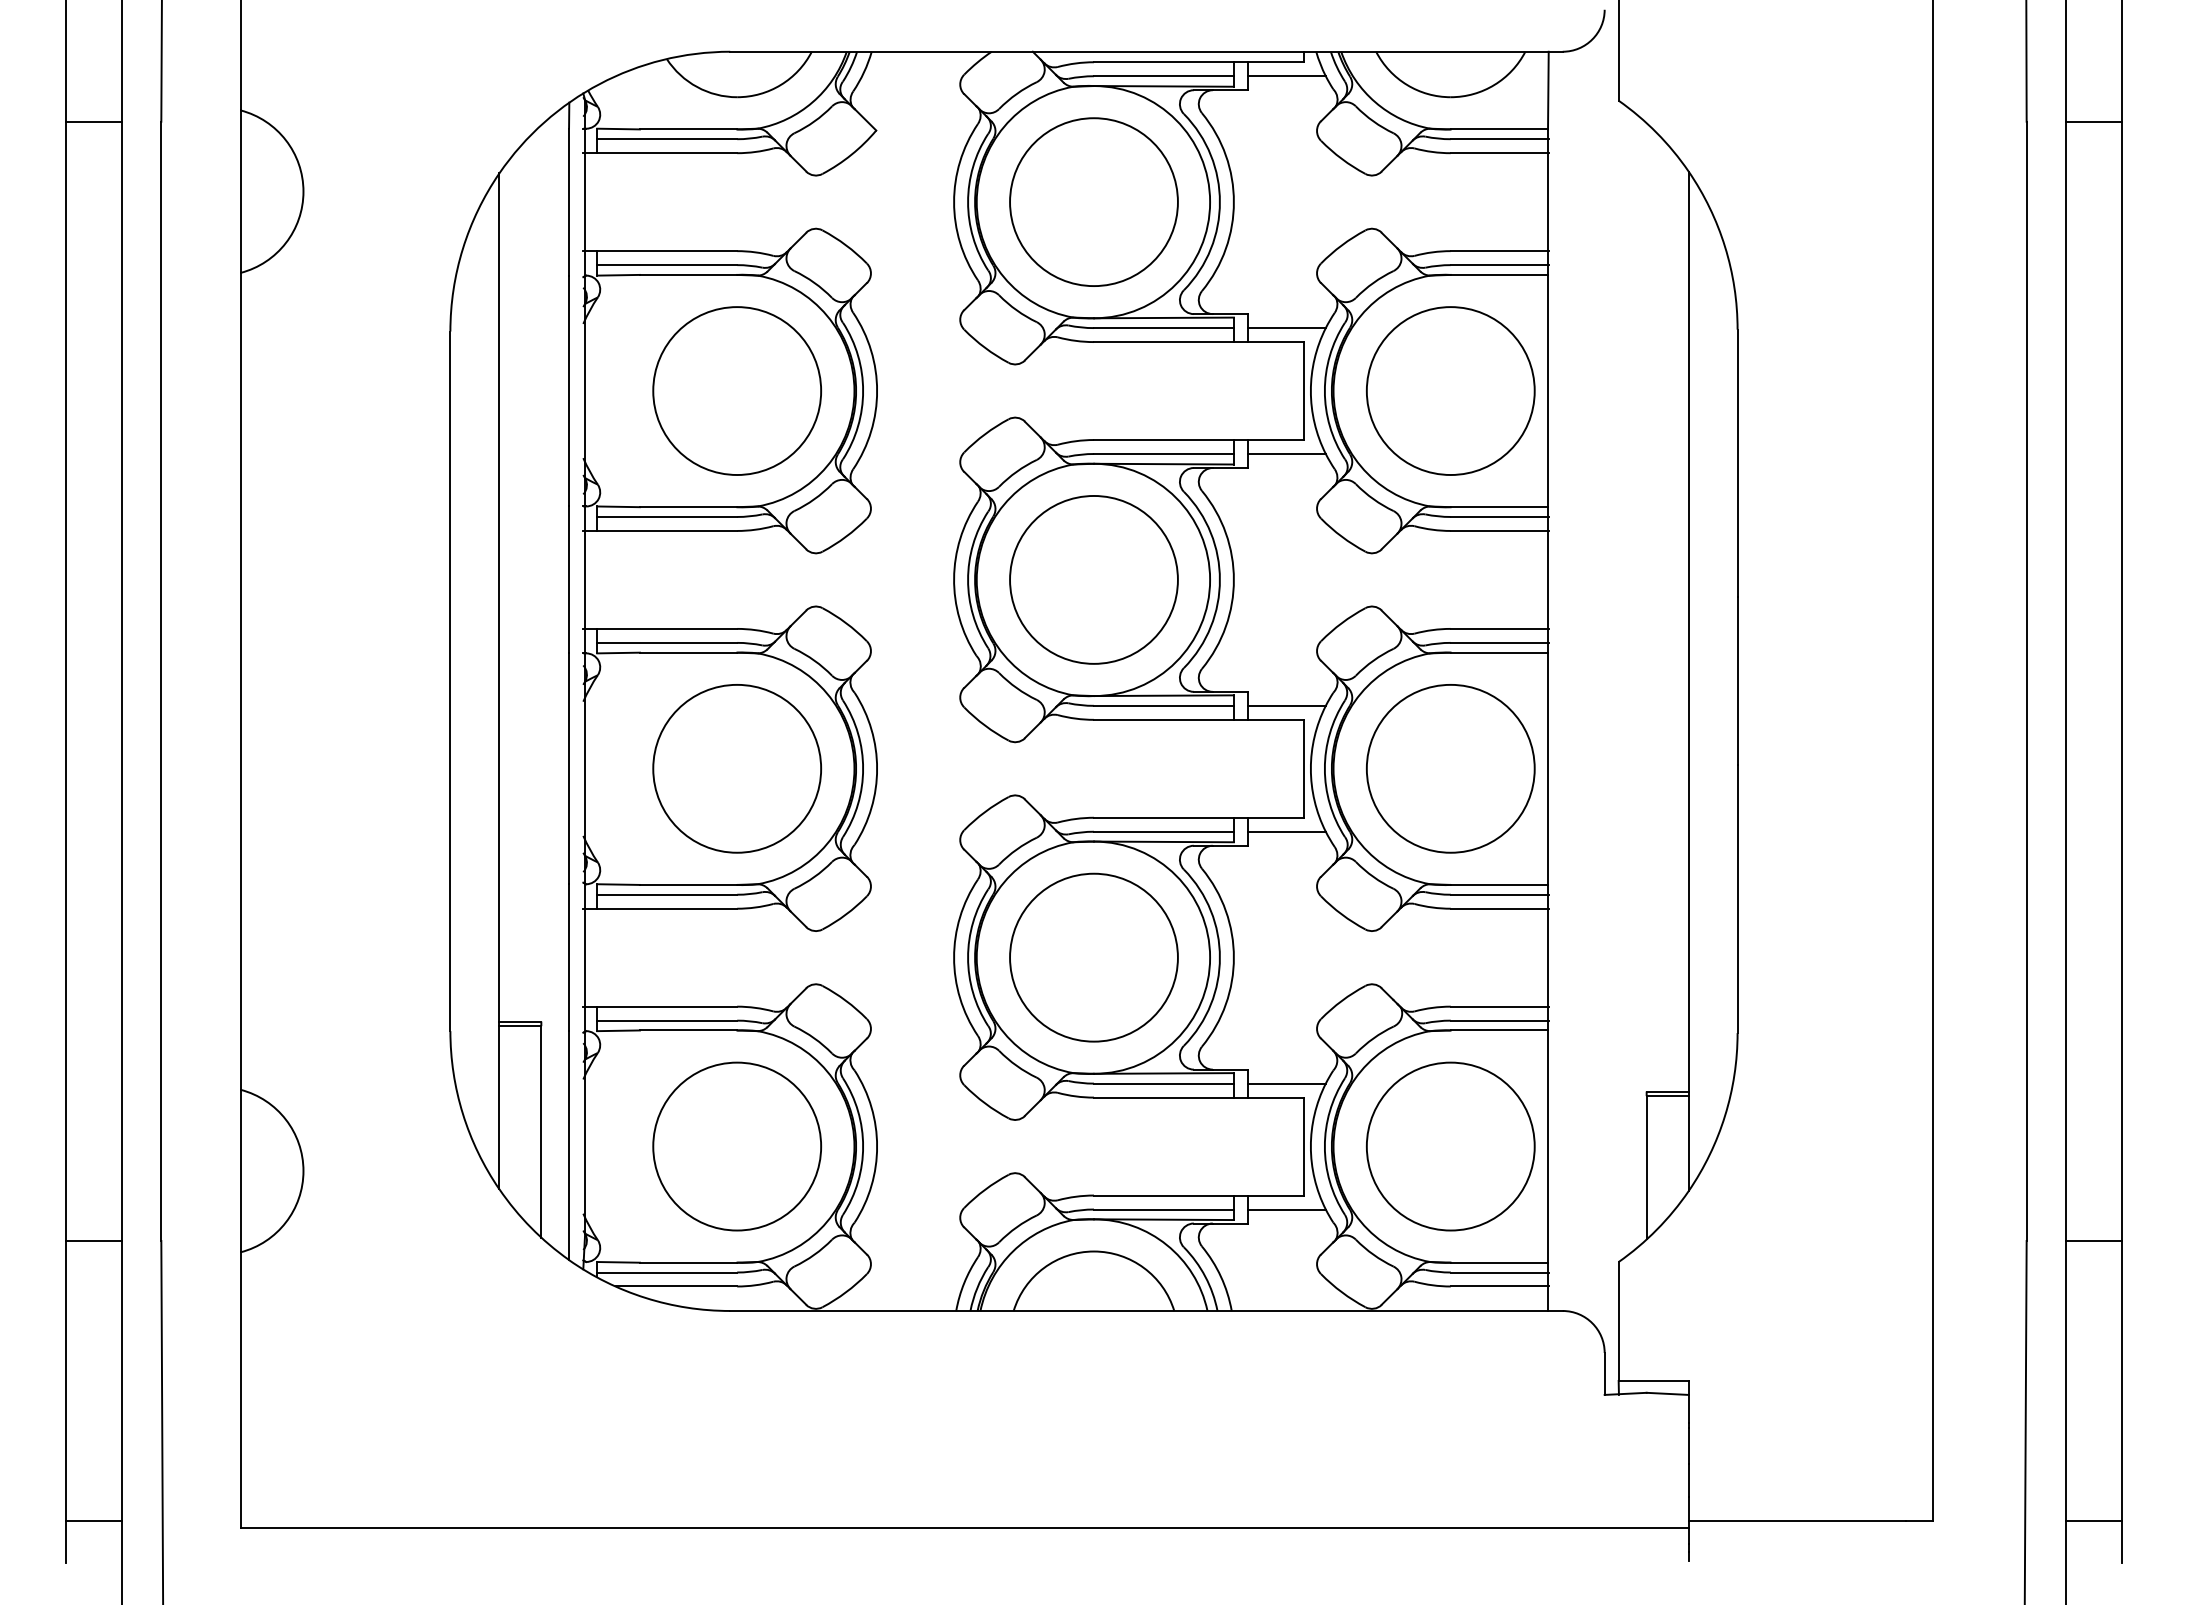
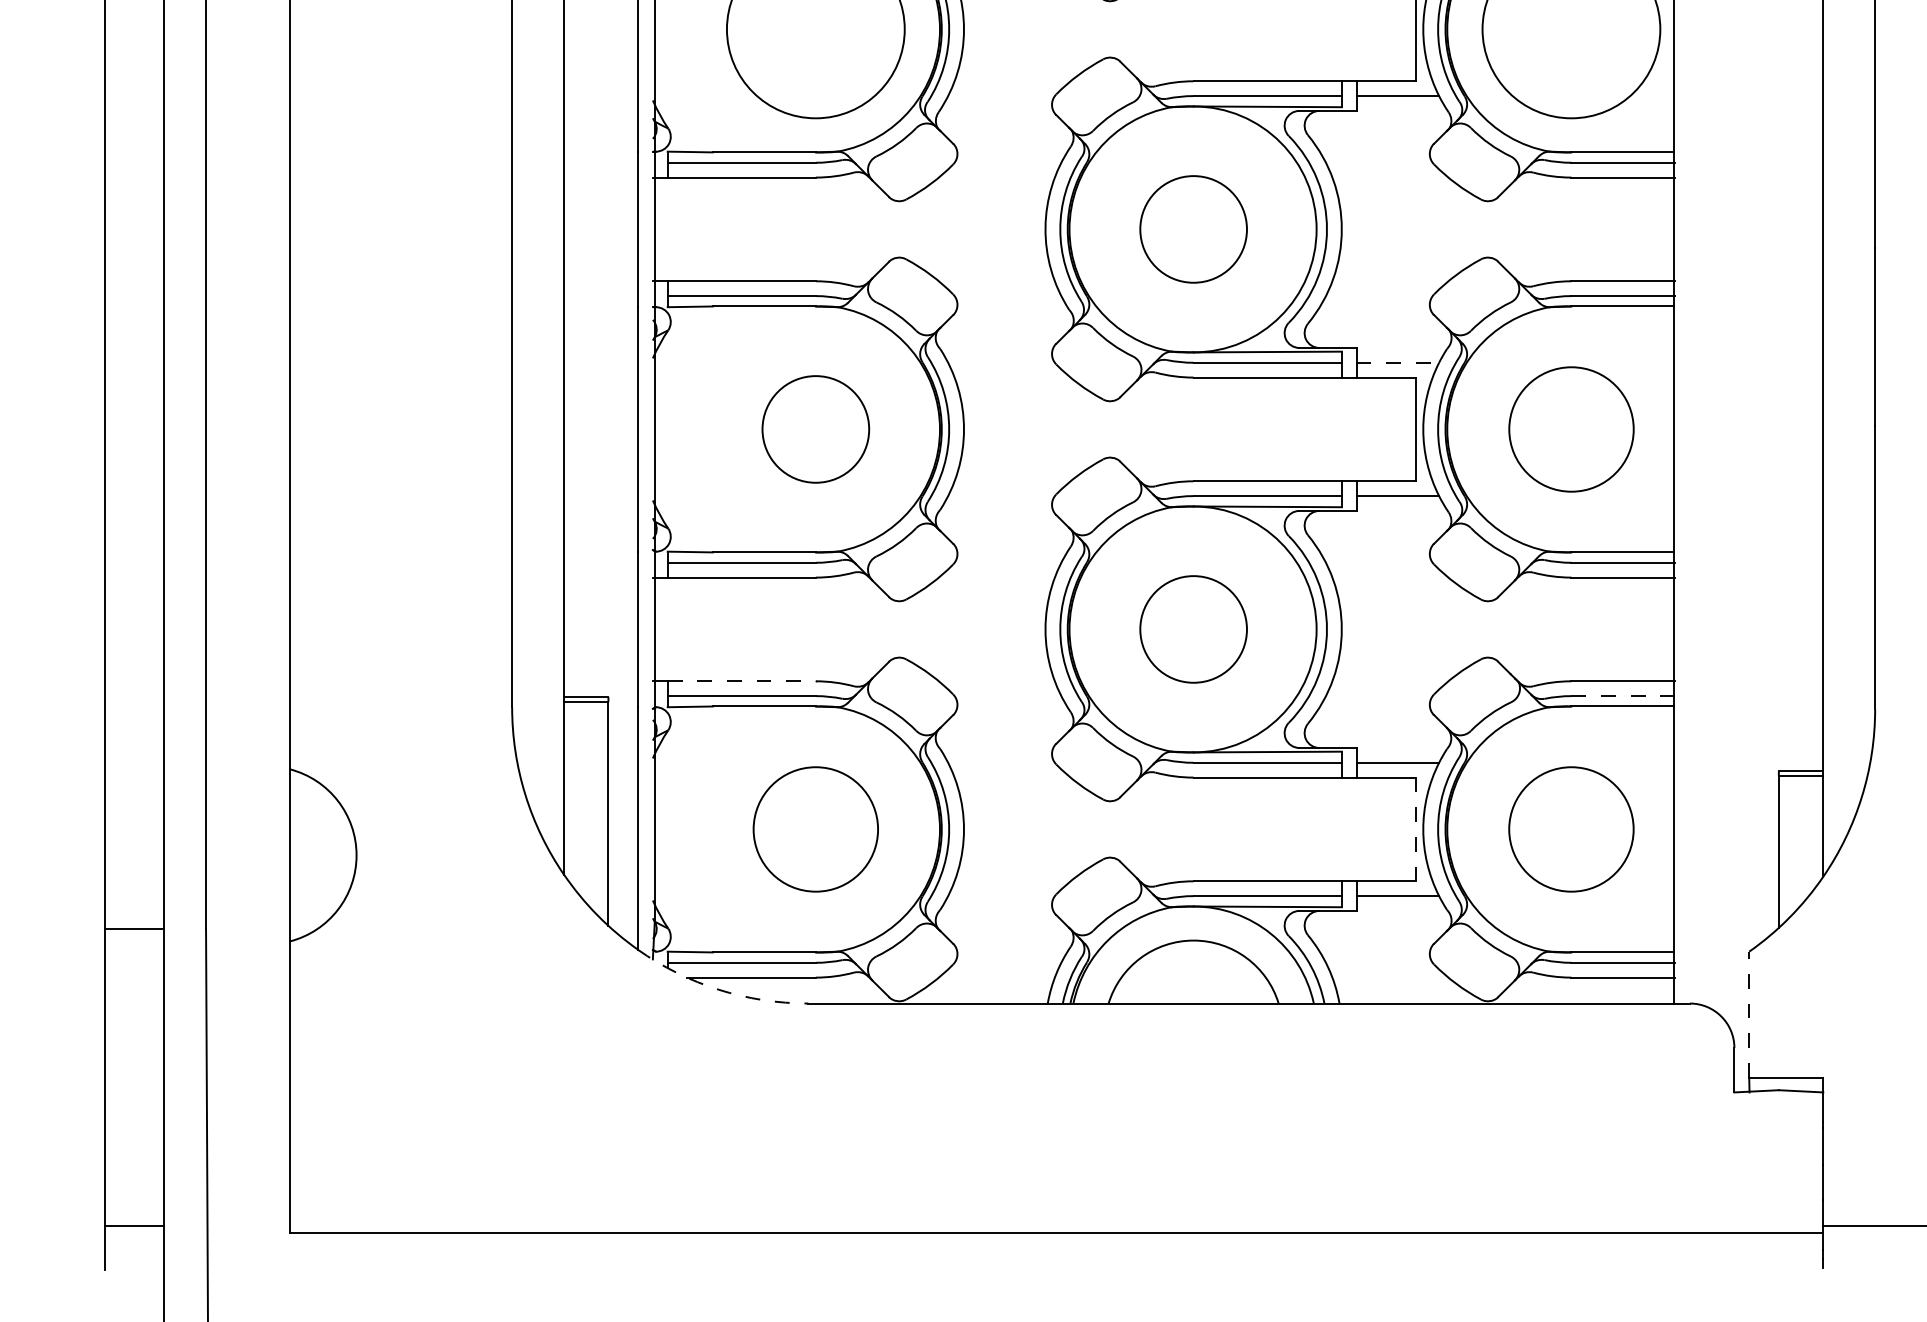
circle: (1093, 579) -> (1193, 228), size x0.6
line: (1286, 705) -> (1397, 362), solid -> dashed
circle: (737, 768) -> (816, 429), size x0.6
circle: (1450, 768) -> (1571, 429), size x0.7
circle: (1093, 957) -> (1193, 629), size x0.6
line: (667, 1006) -> (742, 681), solid -> dashed
line: (1499, 1020) -> (1623, 695), solid -> dashed
circle: (737, 1146) -> (816, 829), size x0.7
line: (1303, 1146) -> (1415, 829), solid -> dashed
circle: (1450, 1146) -> (1571, 829), size x0.7
arc: (645, 1297) -> (718, 989), solid -> dashed
line: (1618, 1320) -> (1749, 1013), solid -> dashed

